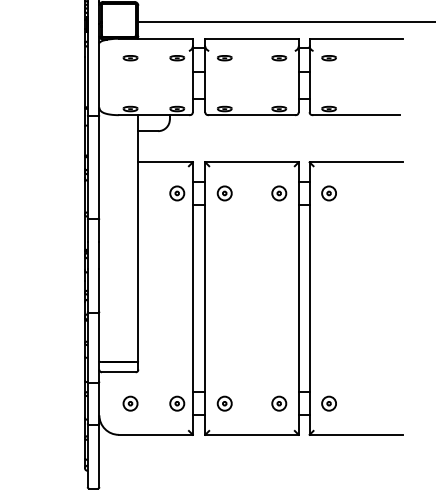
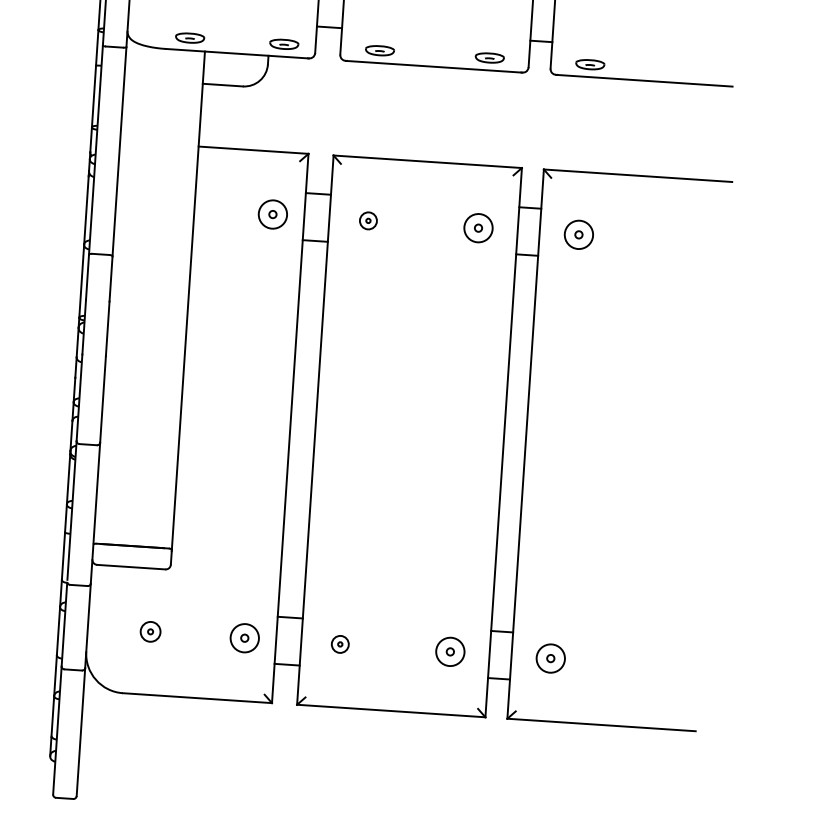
part: (224, 193) -> (368, 220), size x0.6
part: (130, 403) -> (150, 631), size x0.7
part: (224, 403) -> (340, 644), size x0.6

